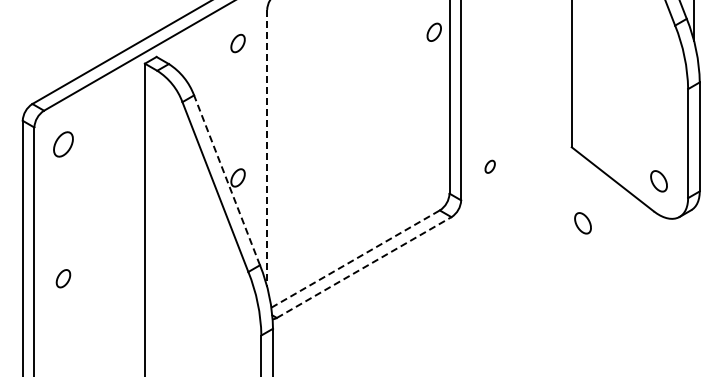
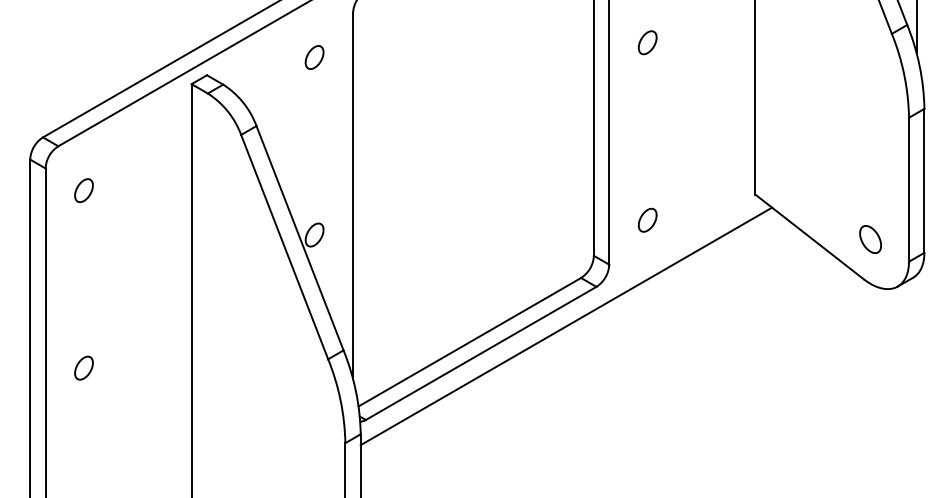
part: (433, 31) -> (646, 41), moved
part: (63, 143) -> (84, 189), size x0.71
line: (267, 148) -> (353, 196), dashed -> solid
part: (489, 166) -> (646, 219), size x1.43
line: (226, 179) -> (299, 237), dashed -> solid
part: (582, 223) -> (769, 295), removed
line: (428, 247) -> (566, 326), added
line: (356, 258) -> (471, 341), dashed -> solid
line: (364, 267) -> (481, 353), dashed -> solid

